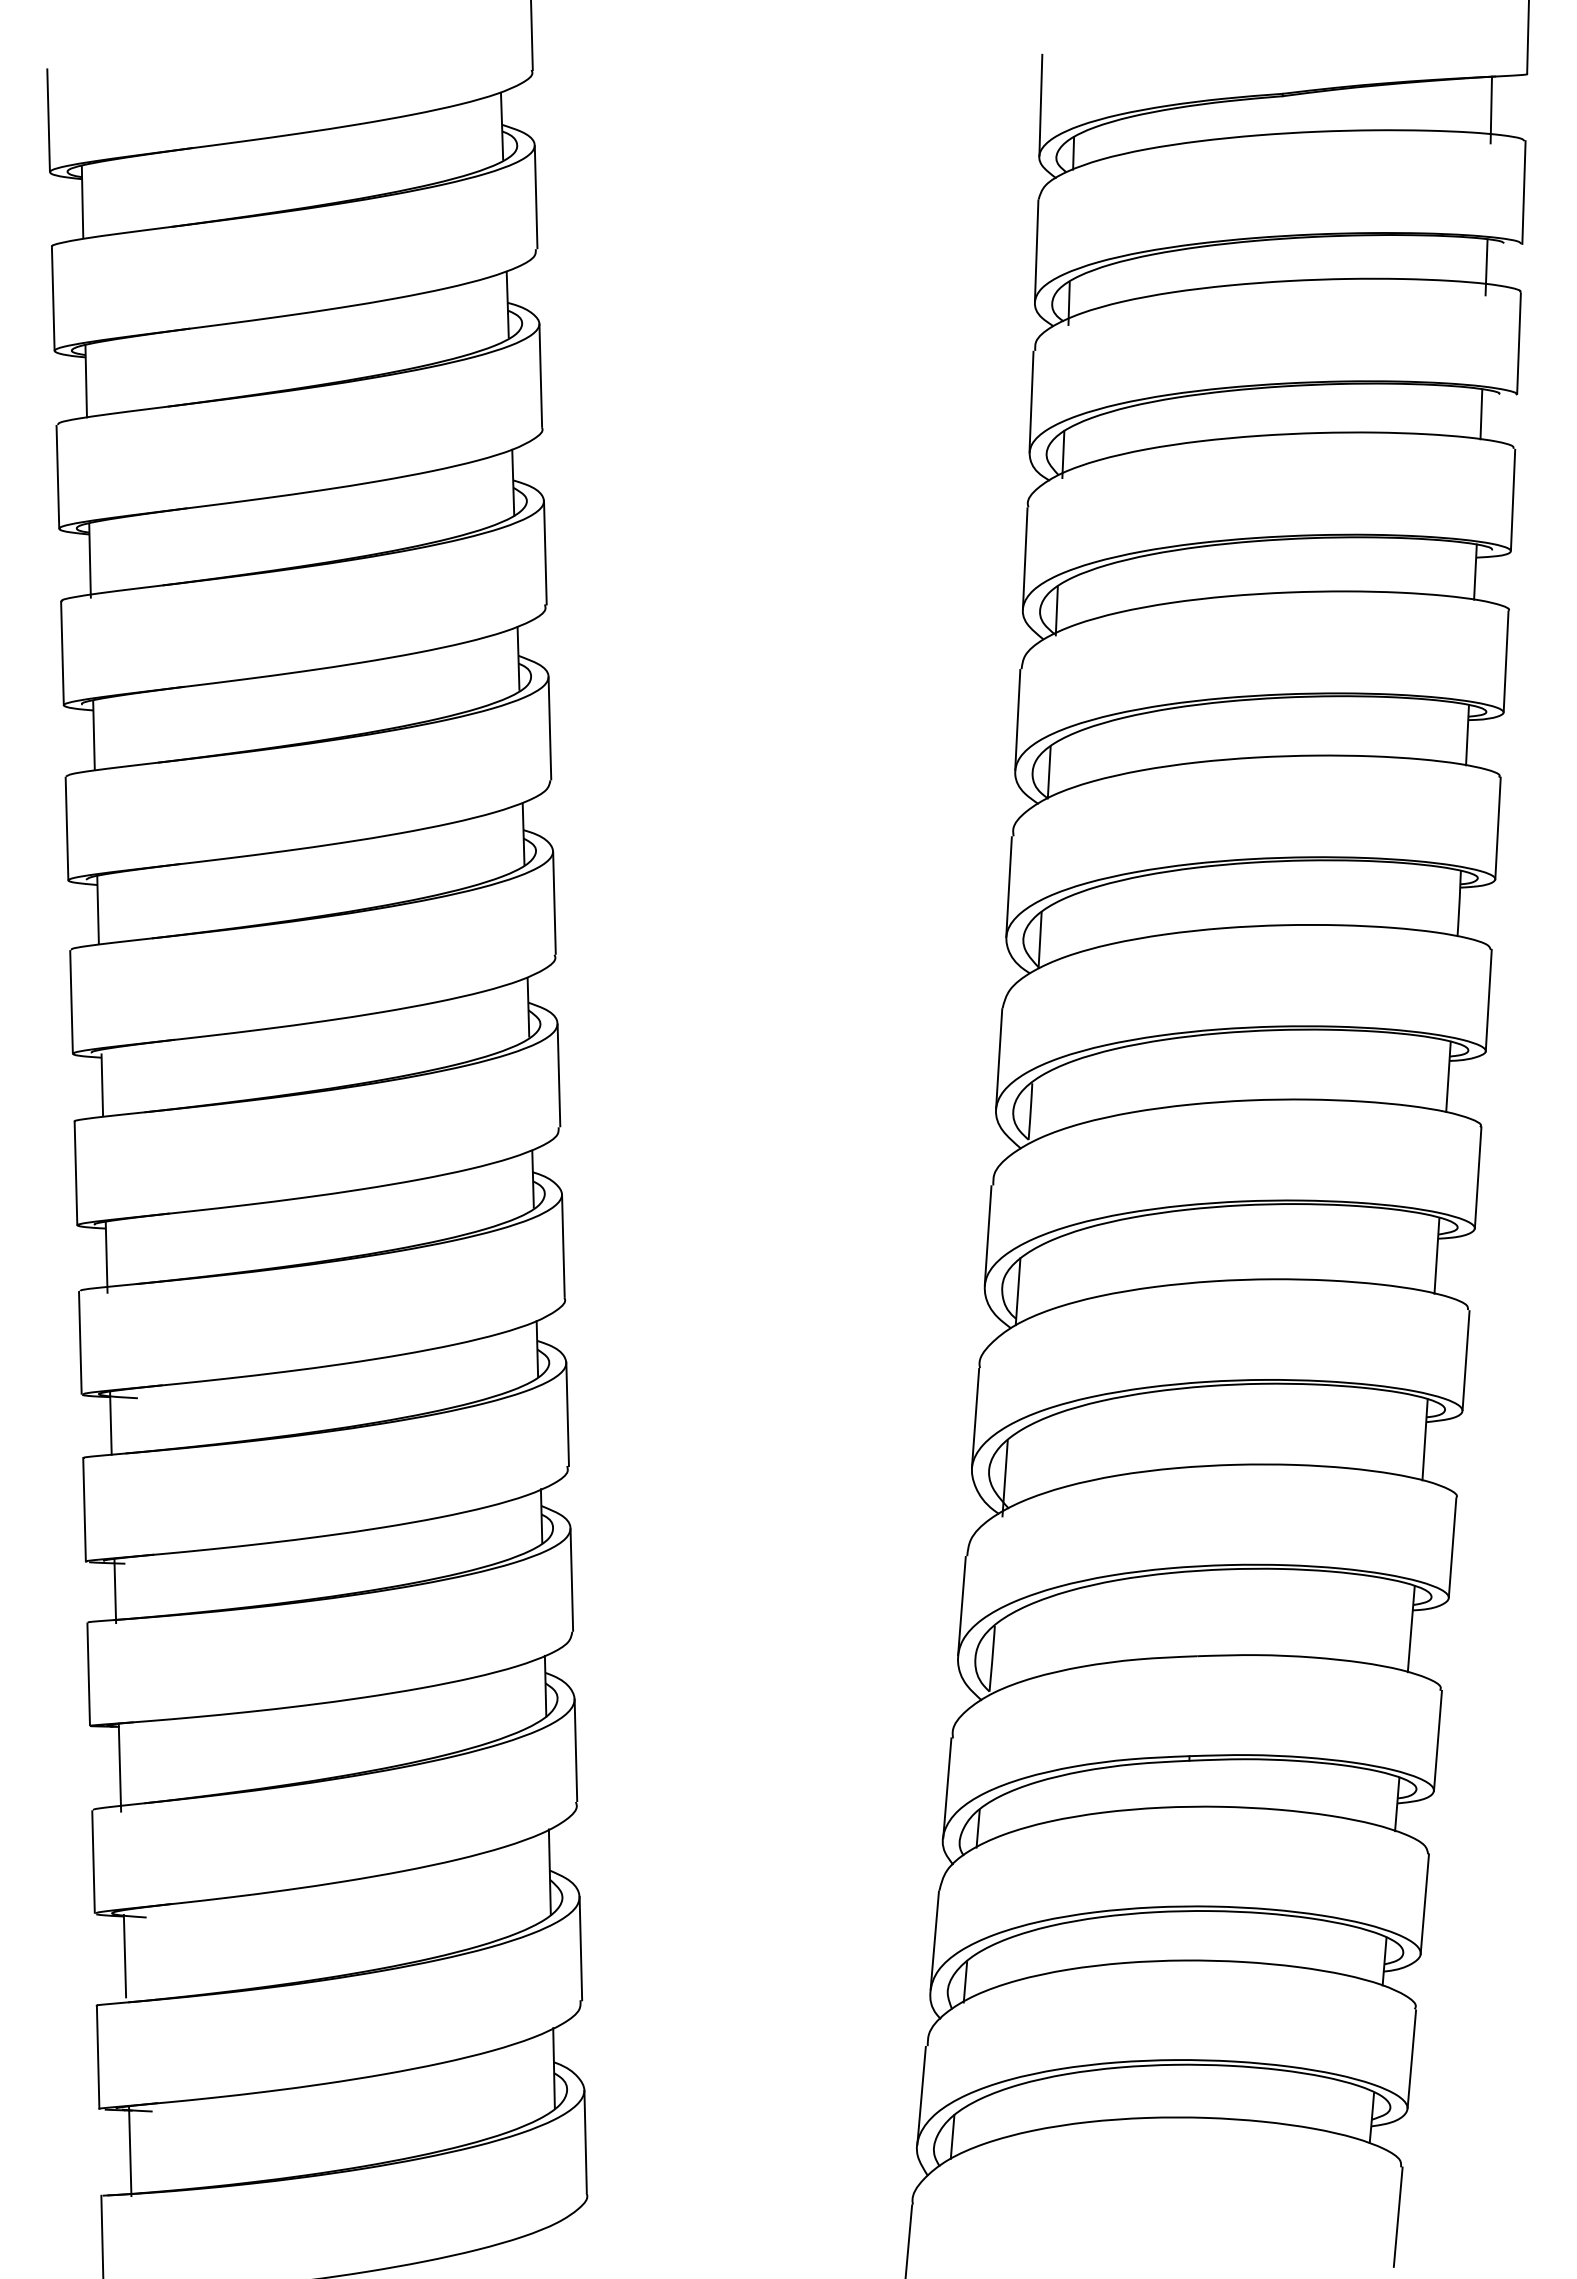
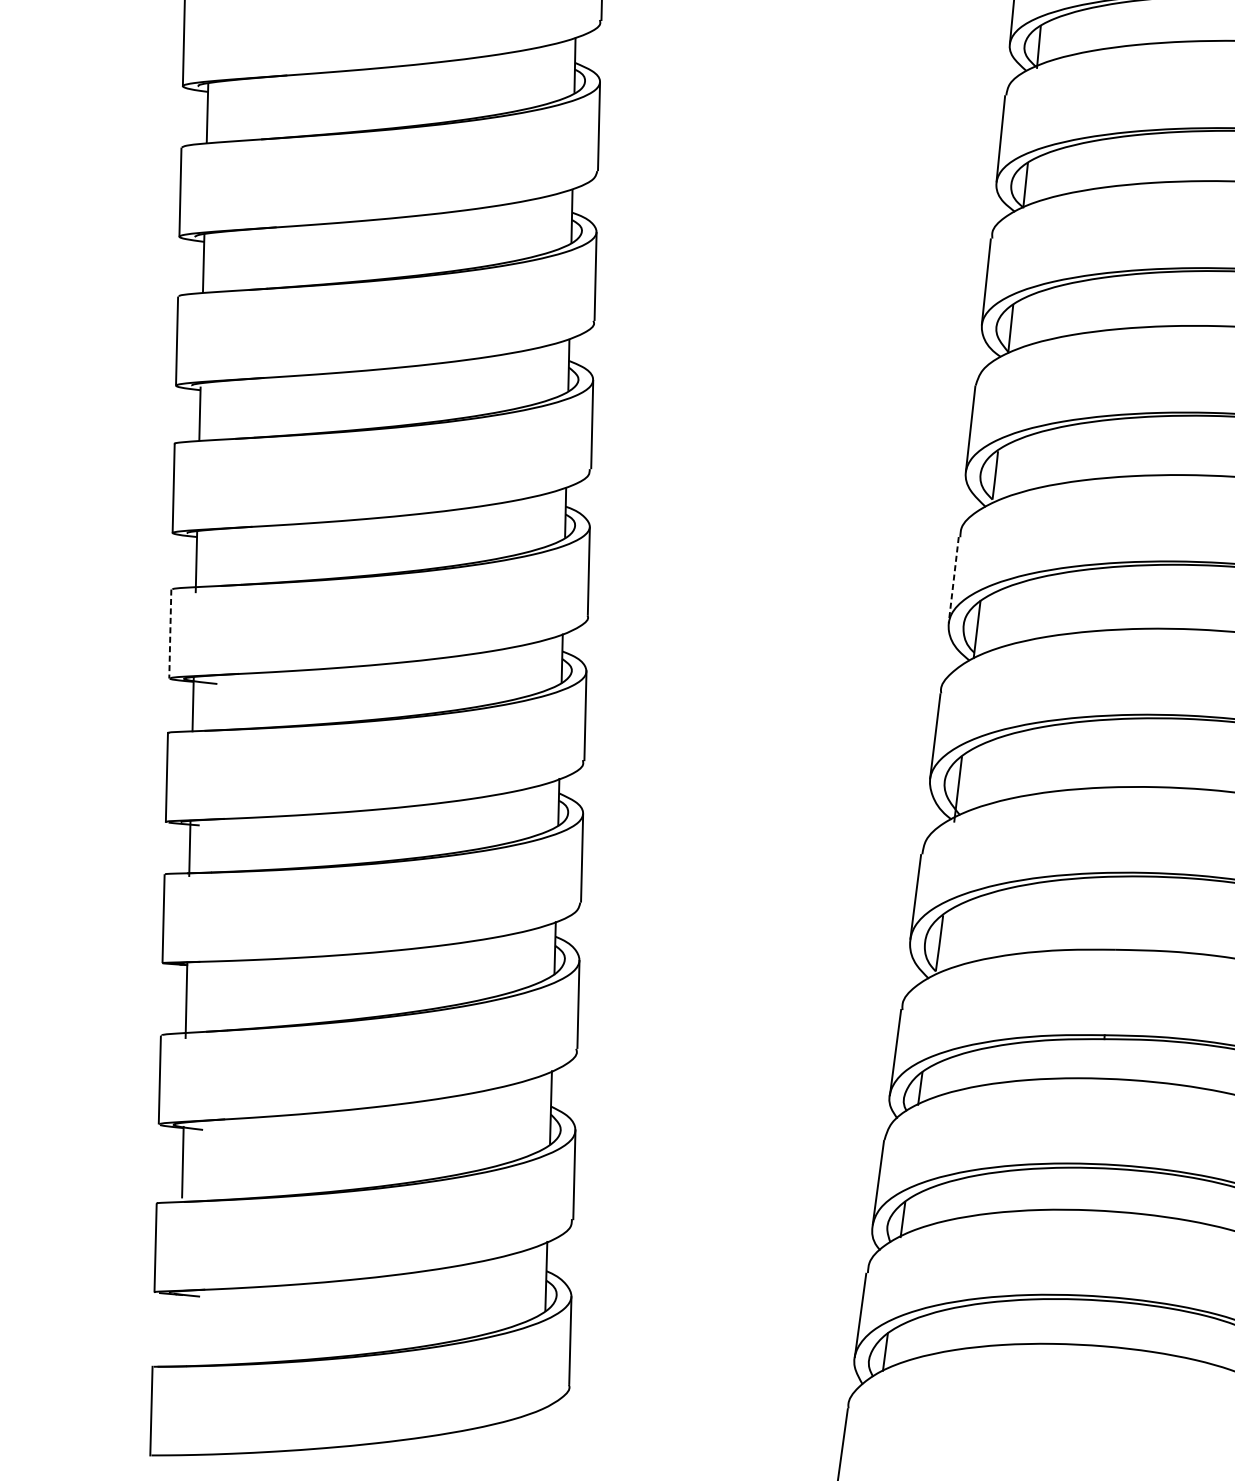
line: (988, 1235) -> (954, 580), solid -> dashed
line: (80, 1342) -> (170, 633), solid -> dashed
line: (130, 2151) -> (179, 1330), removed

